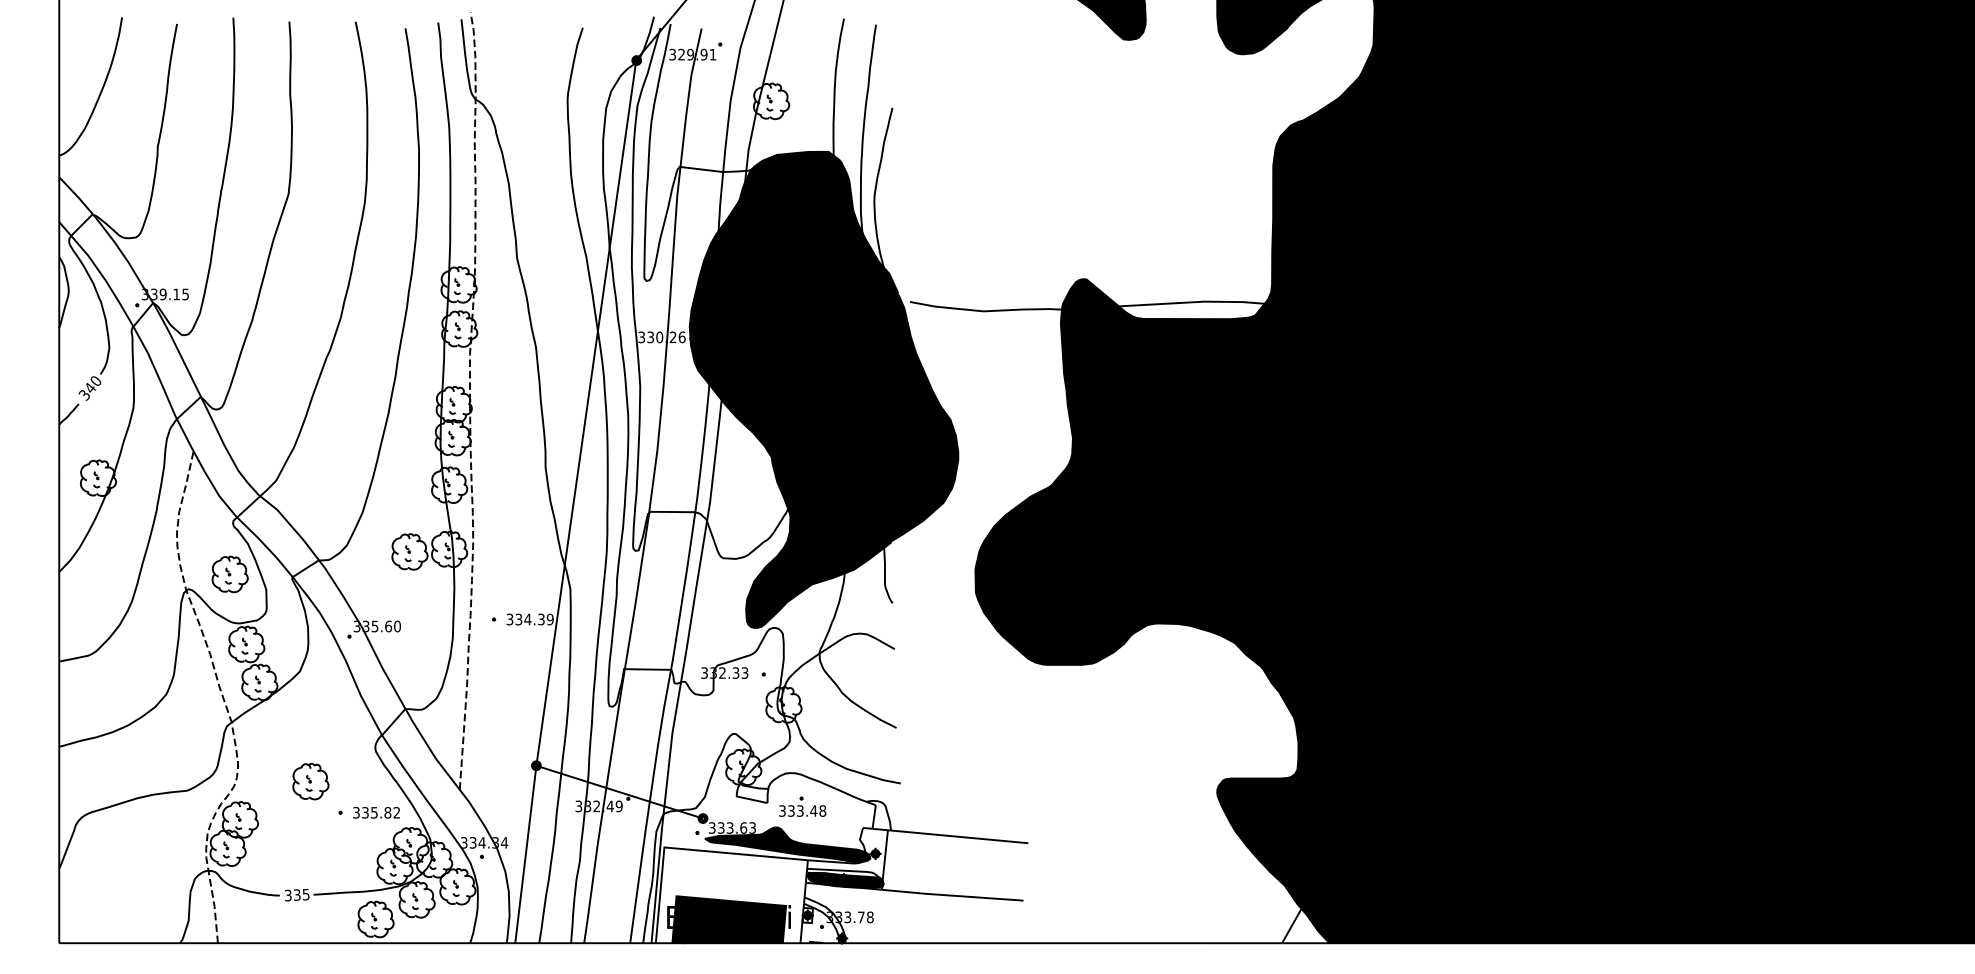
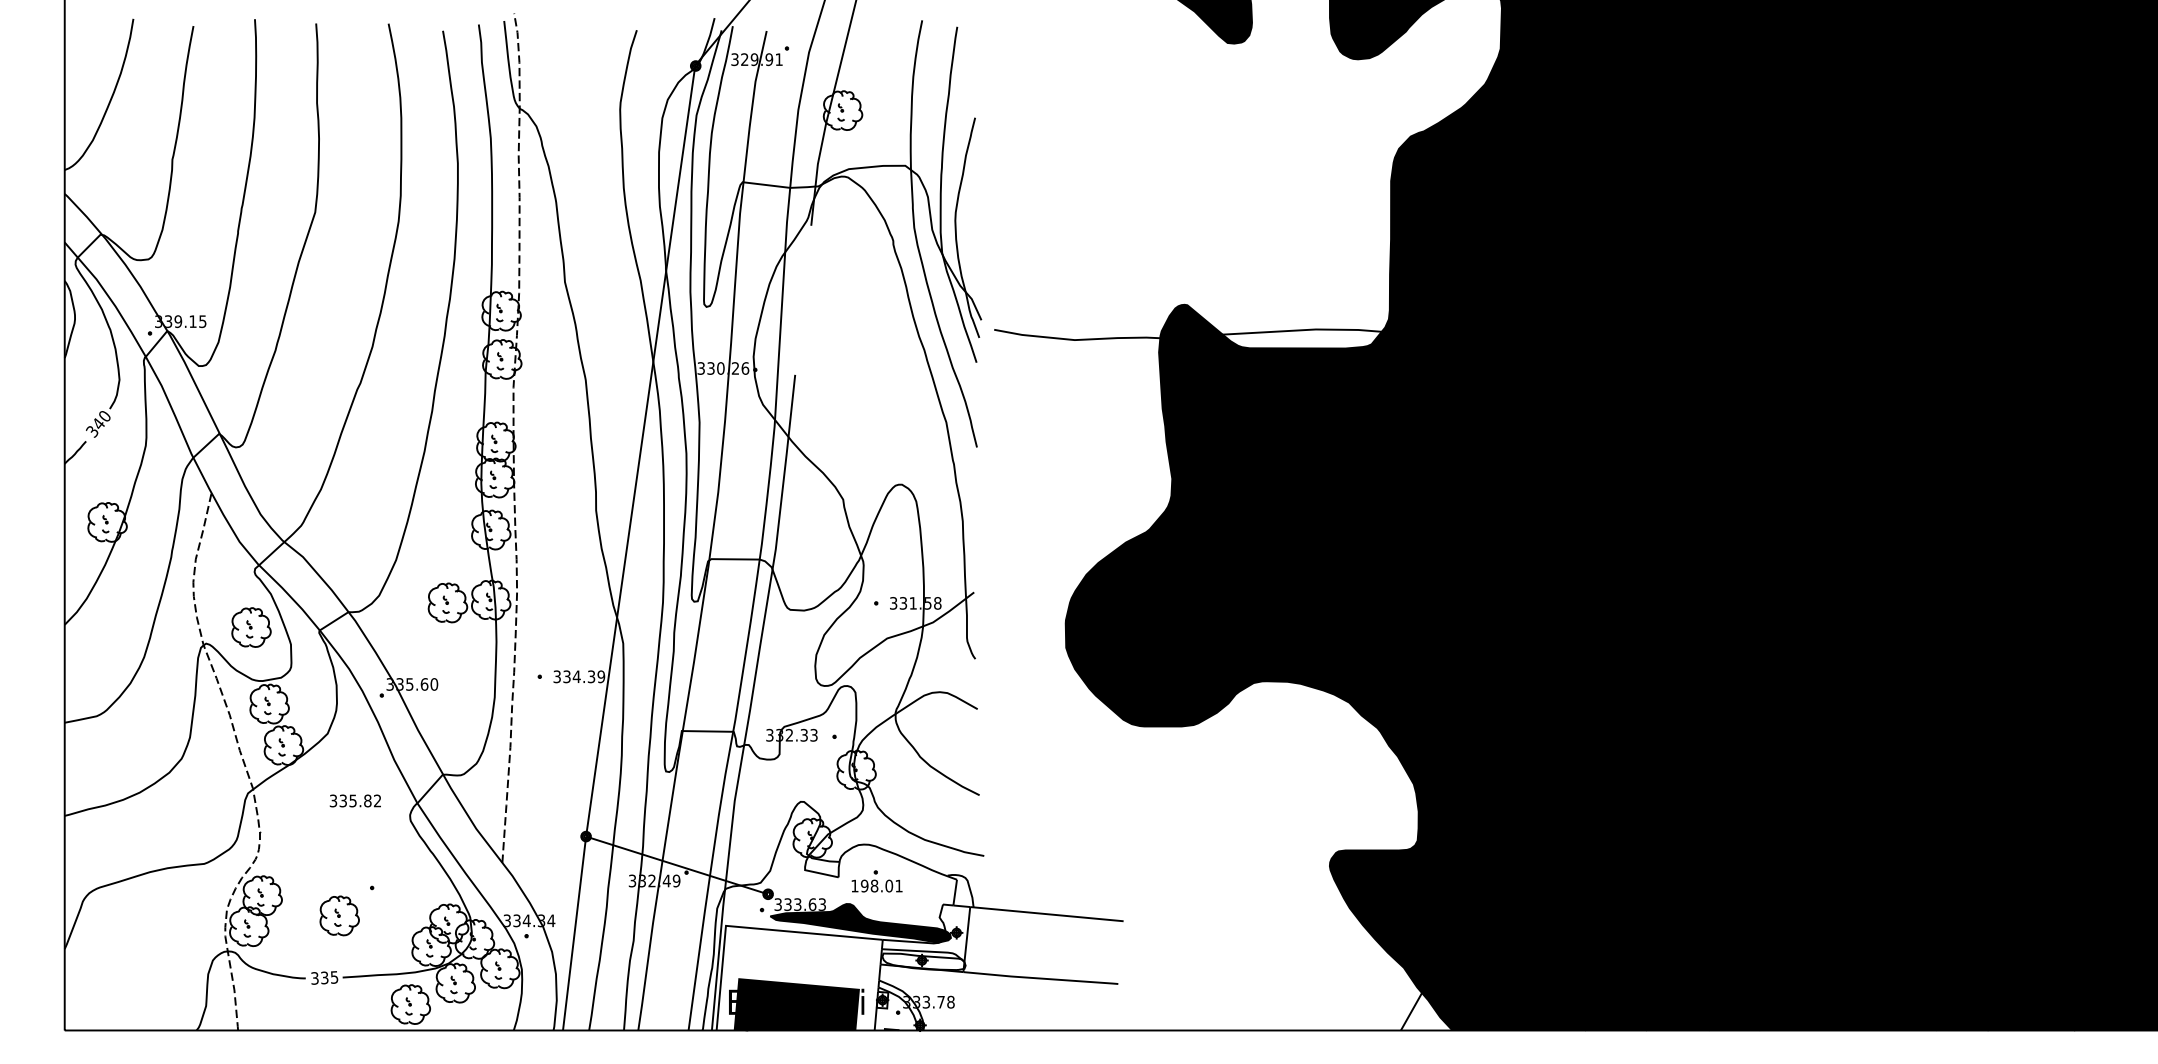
fill: (824, 389) -> (900, 425), removed
part: (310, 781) -> (339, 915), moved
text: (802, 810) -> (876, 885), 333.48 -> 198.01
text: (375, 812) -> (354, 800), moved
fill: (845, 880) -> (923, 961), removed

